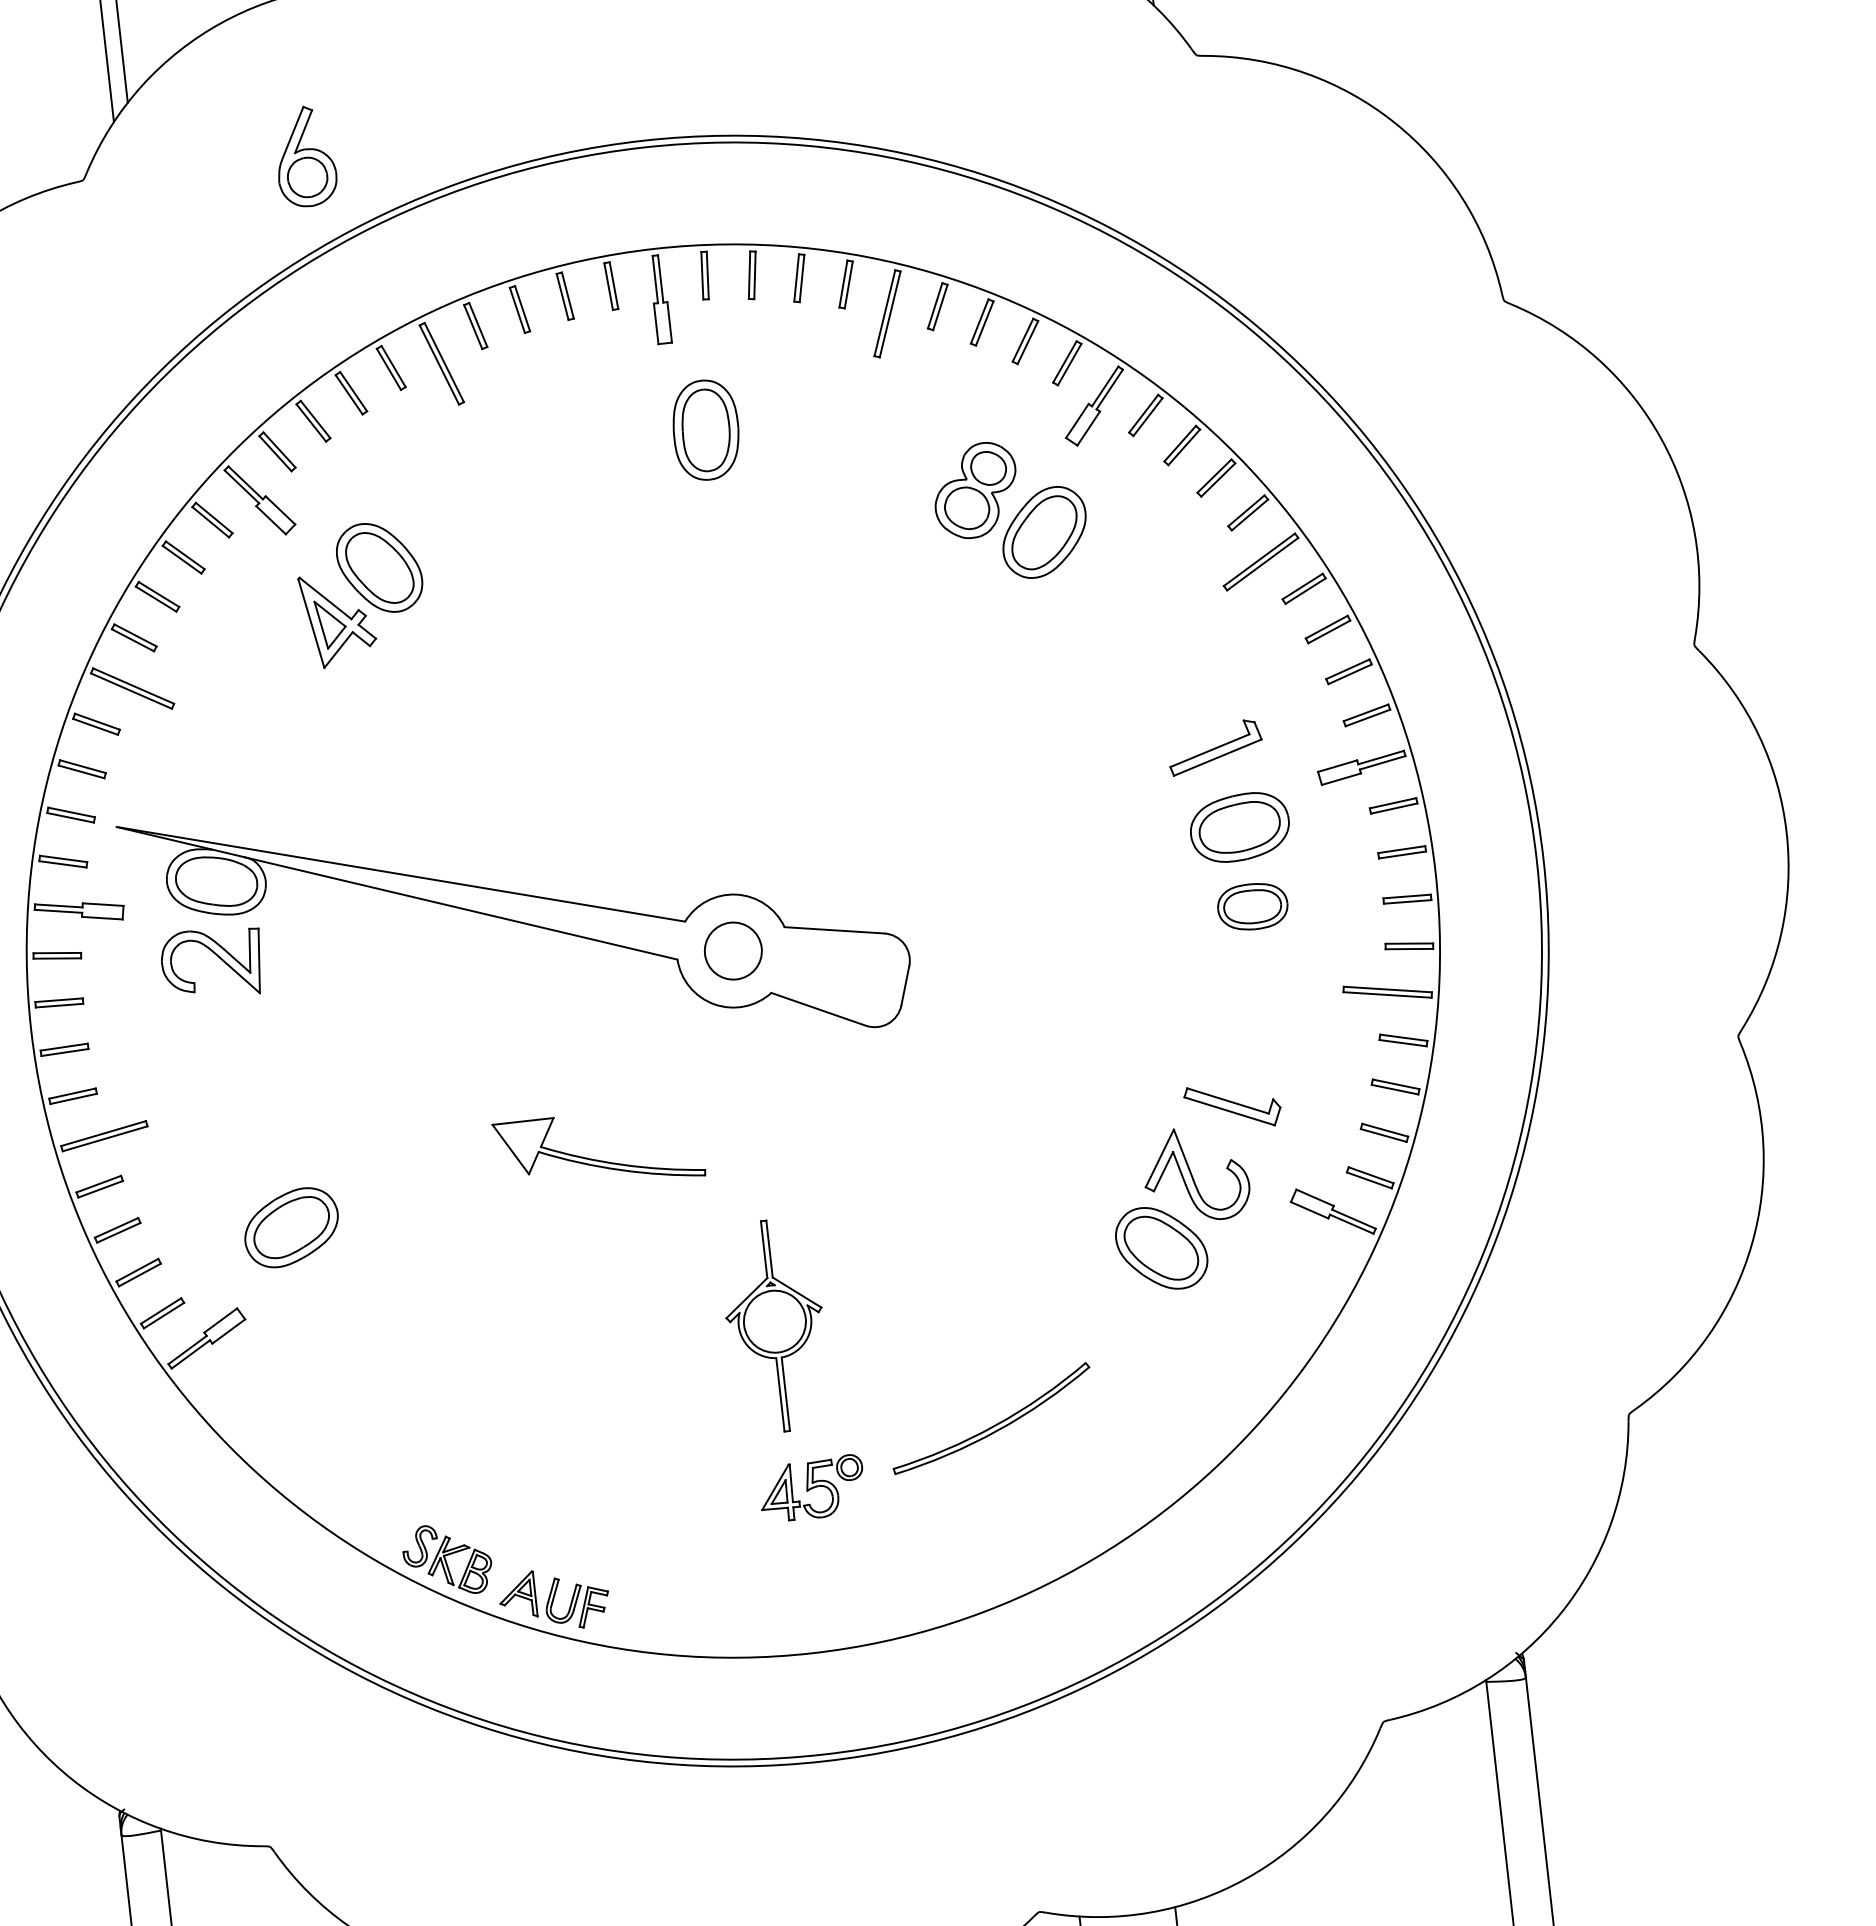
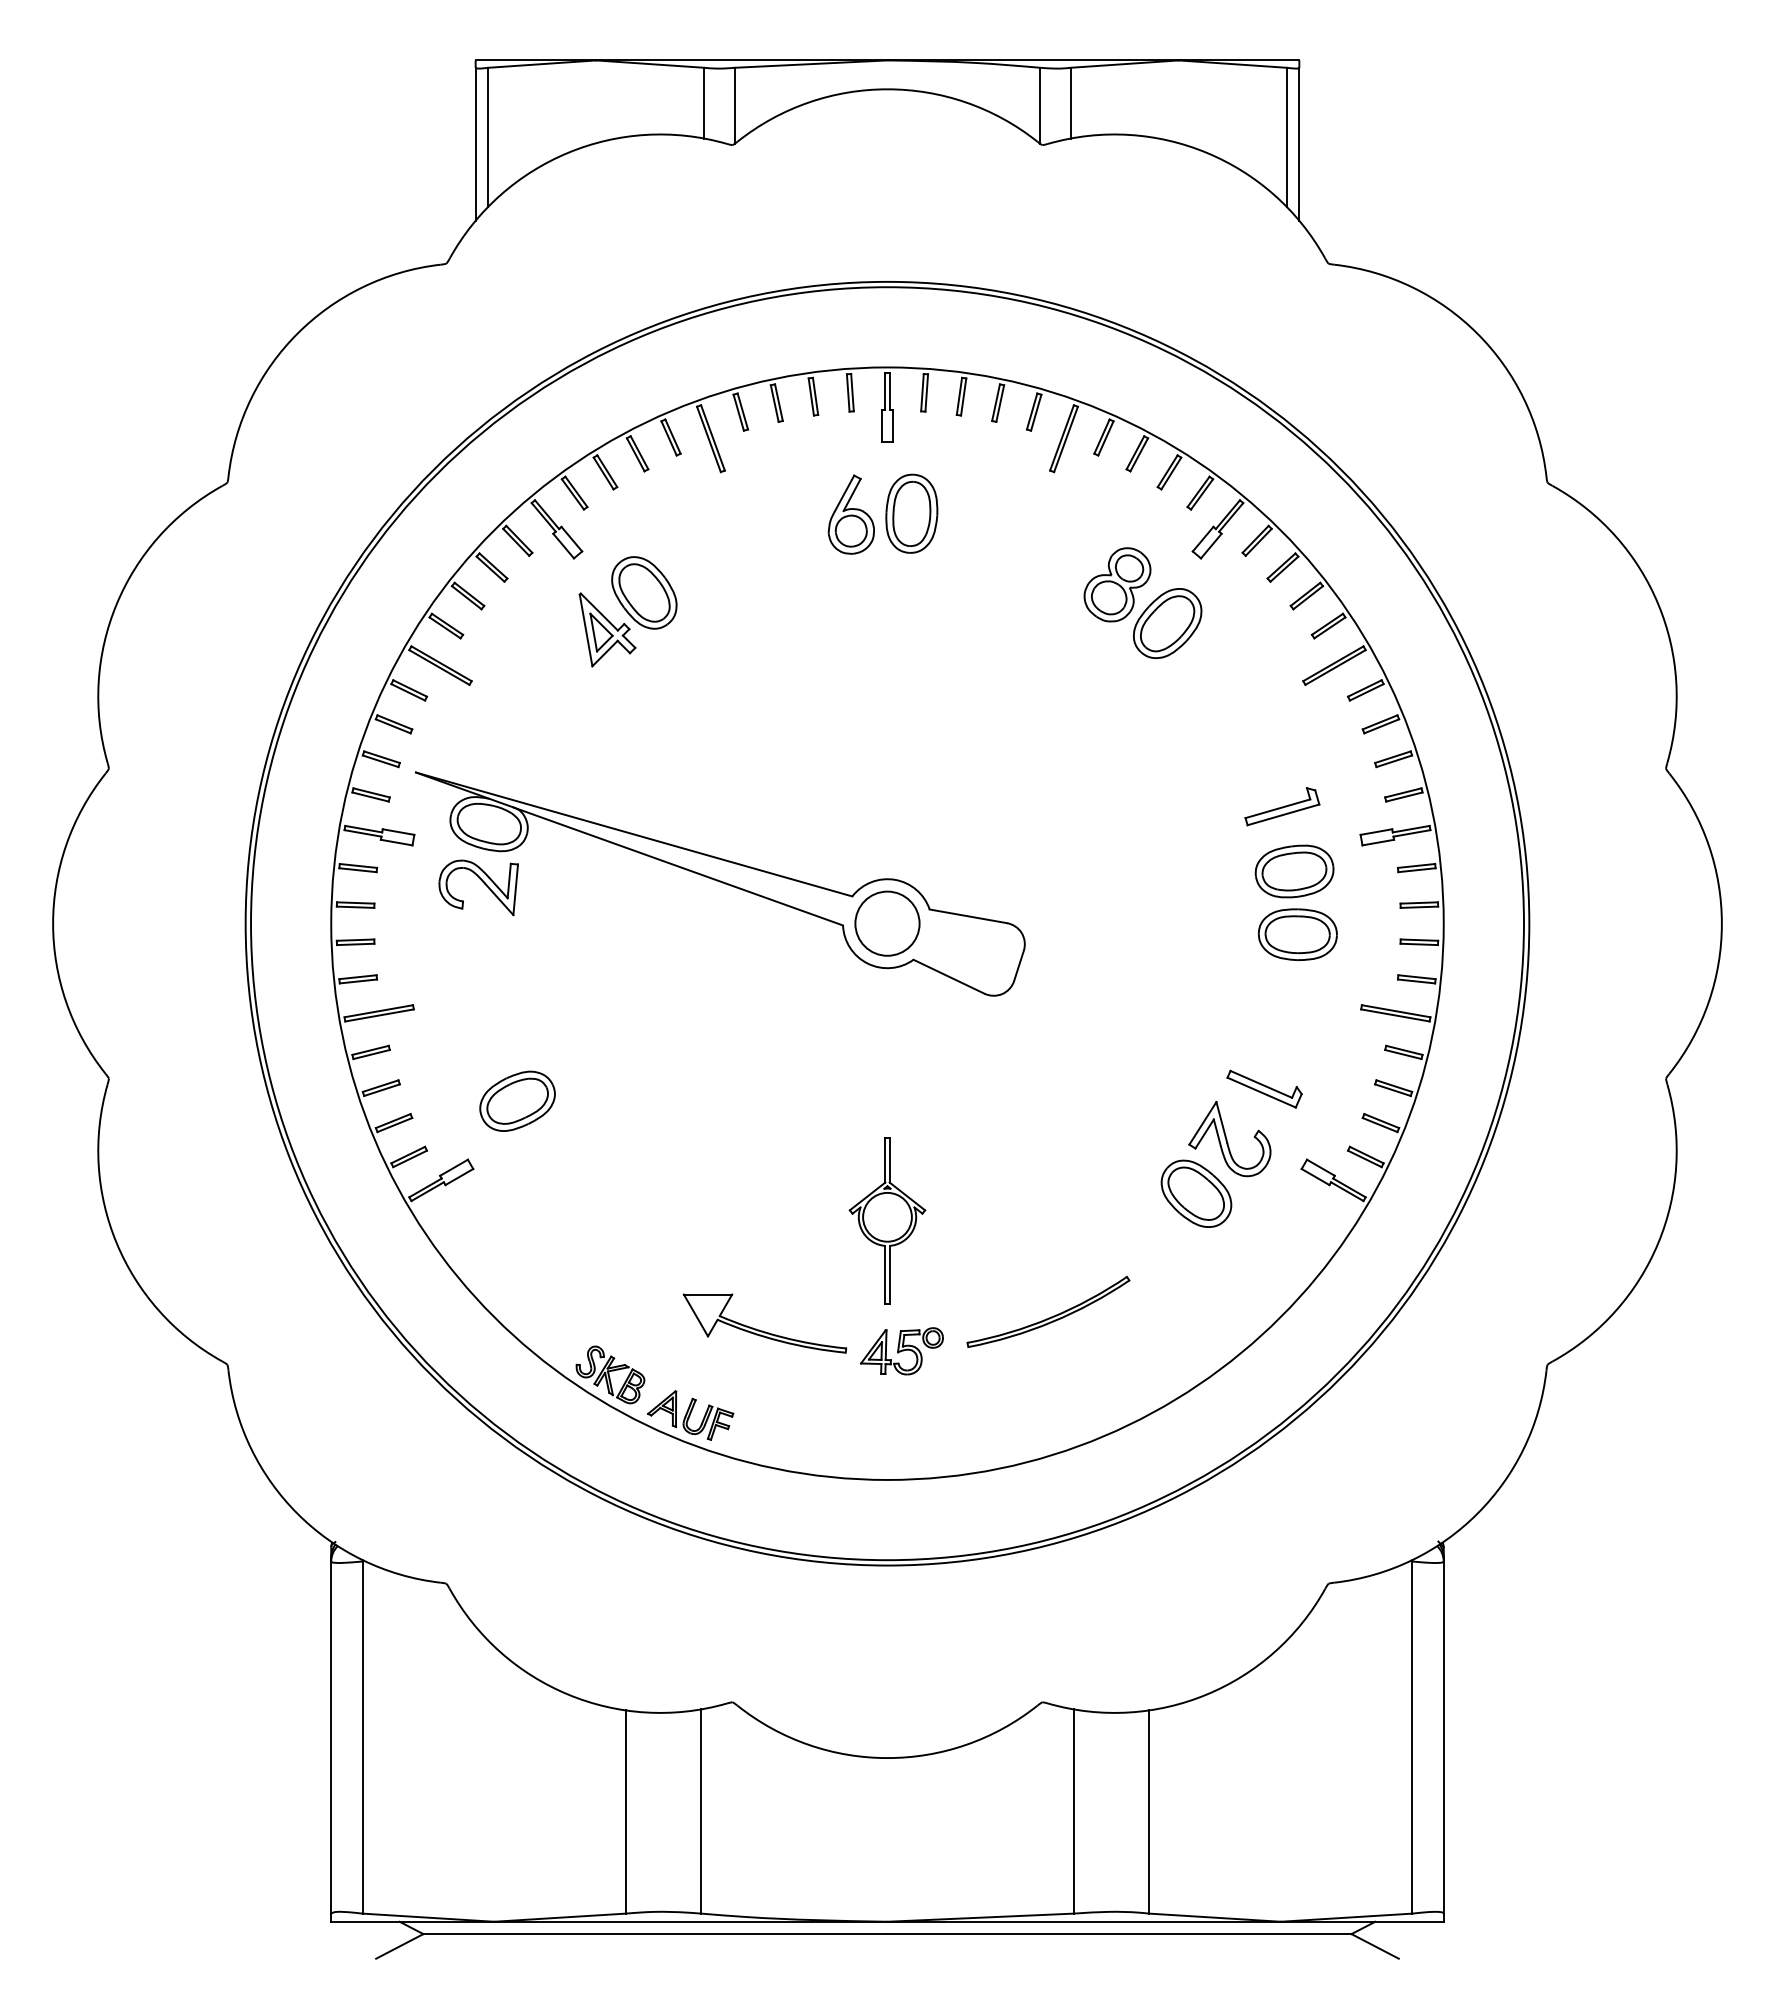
part: (304, 156) -> (850, 514), moved
part: (1252, 906) -> (1297, 934), size x1.43
circle: (733, 950) -> (887, 923), size x1.43
part: (596, 1159) -> (762, 1330), moved

